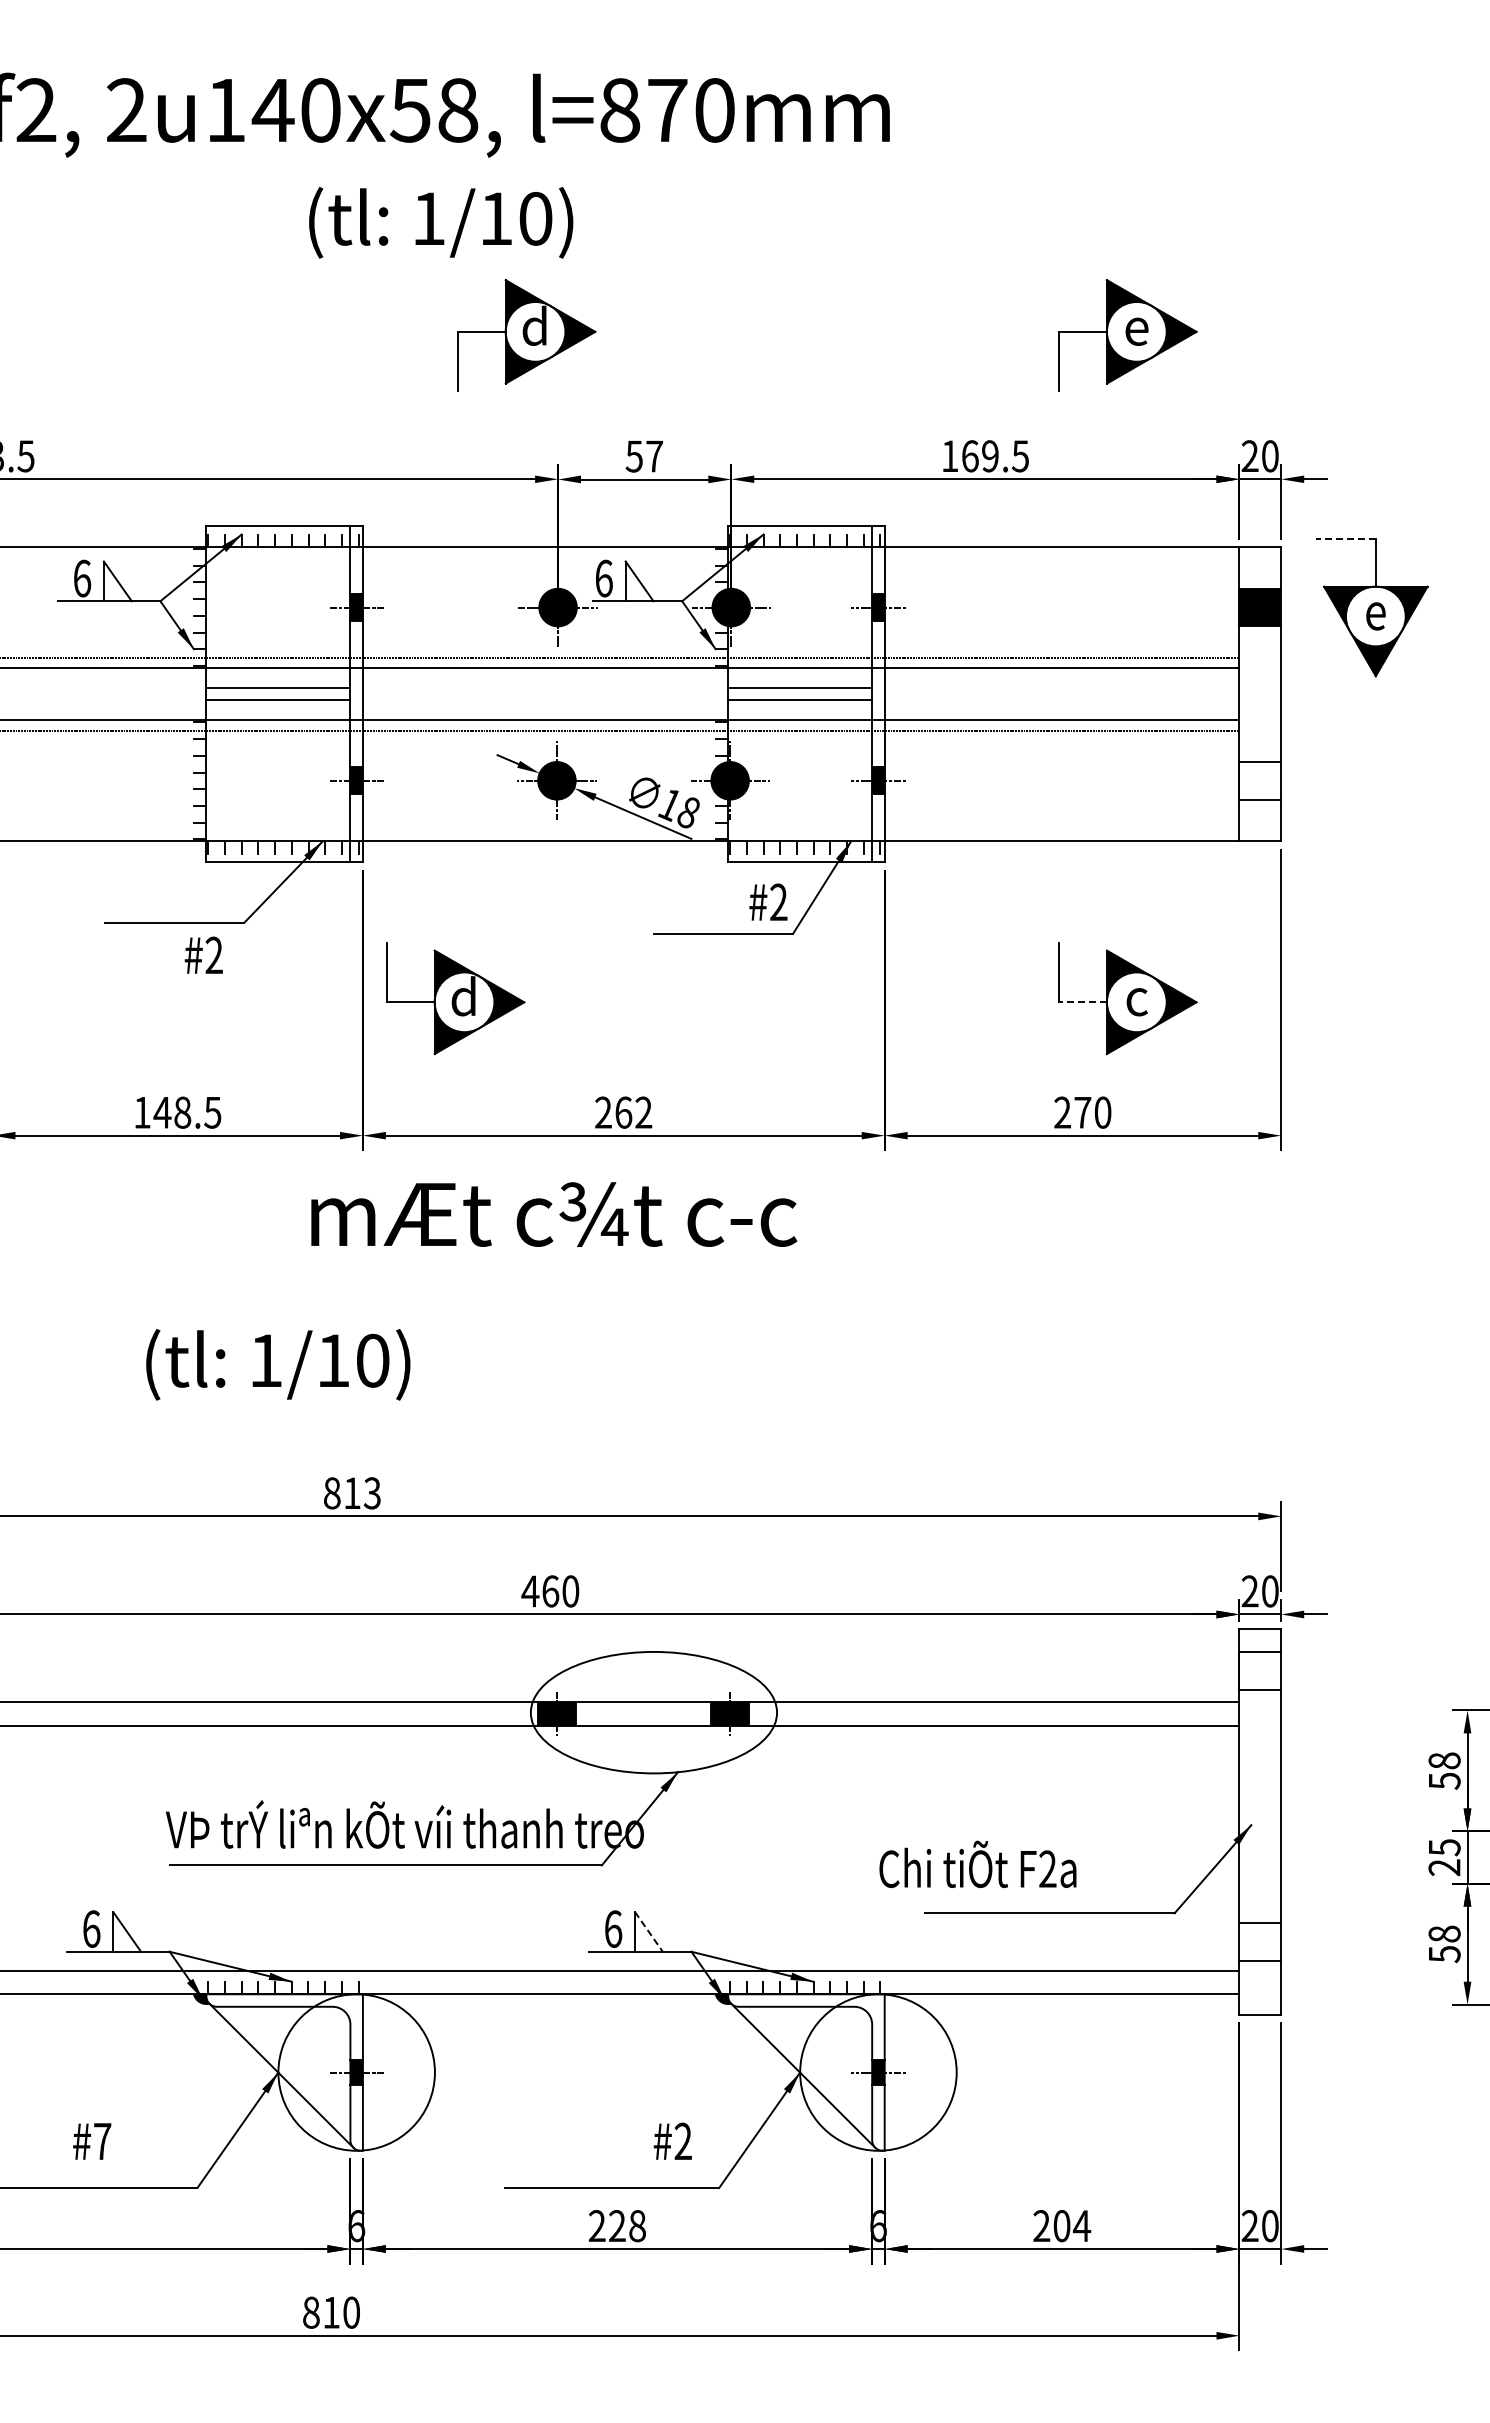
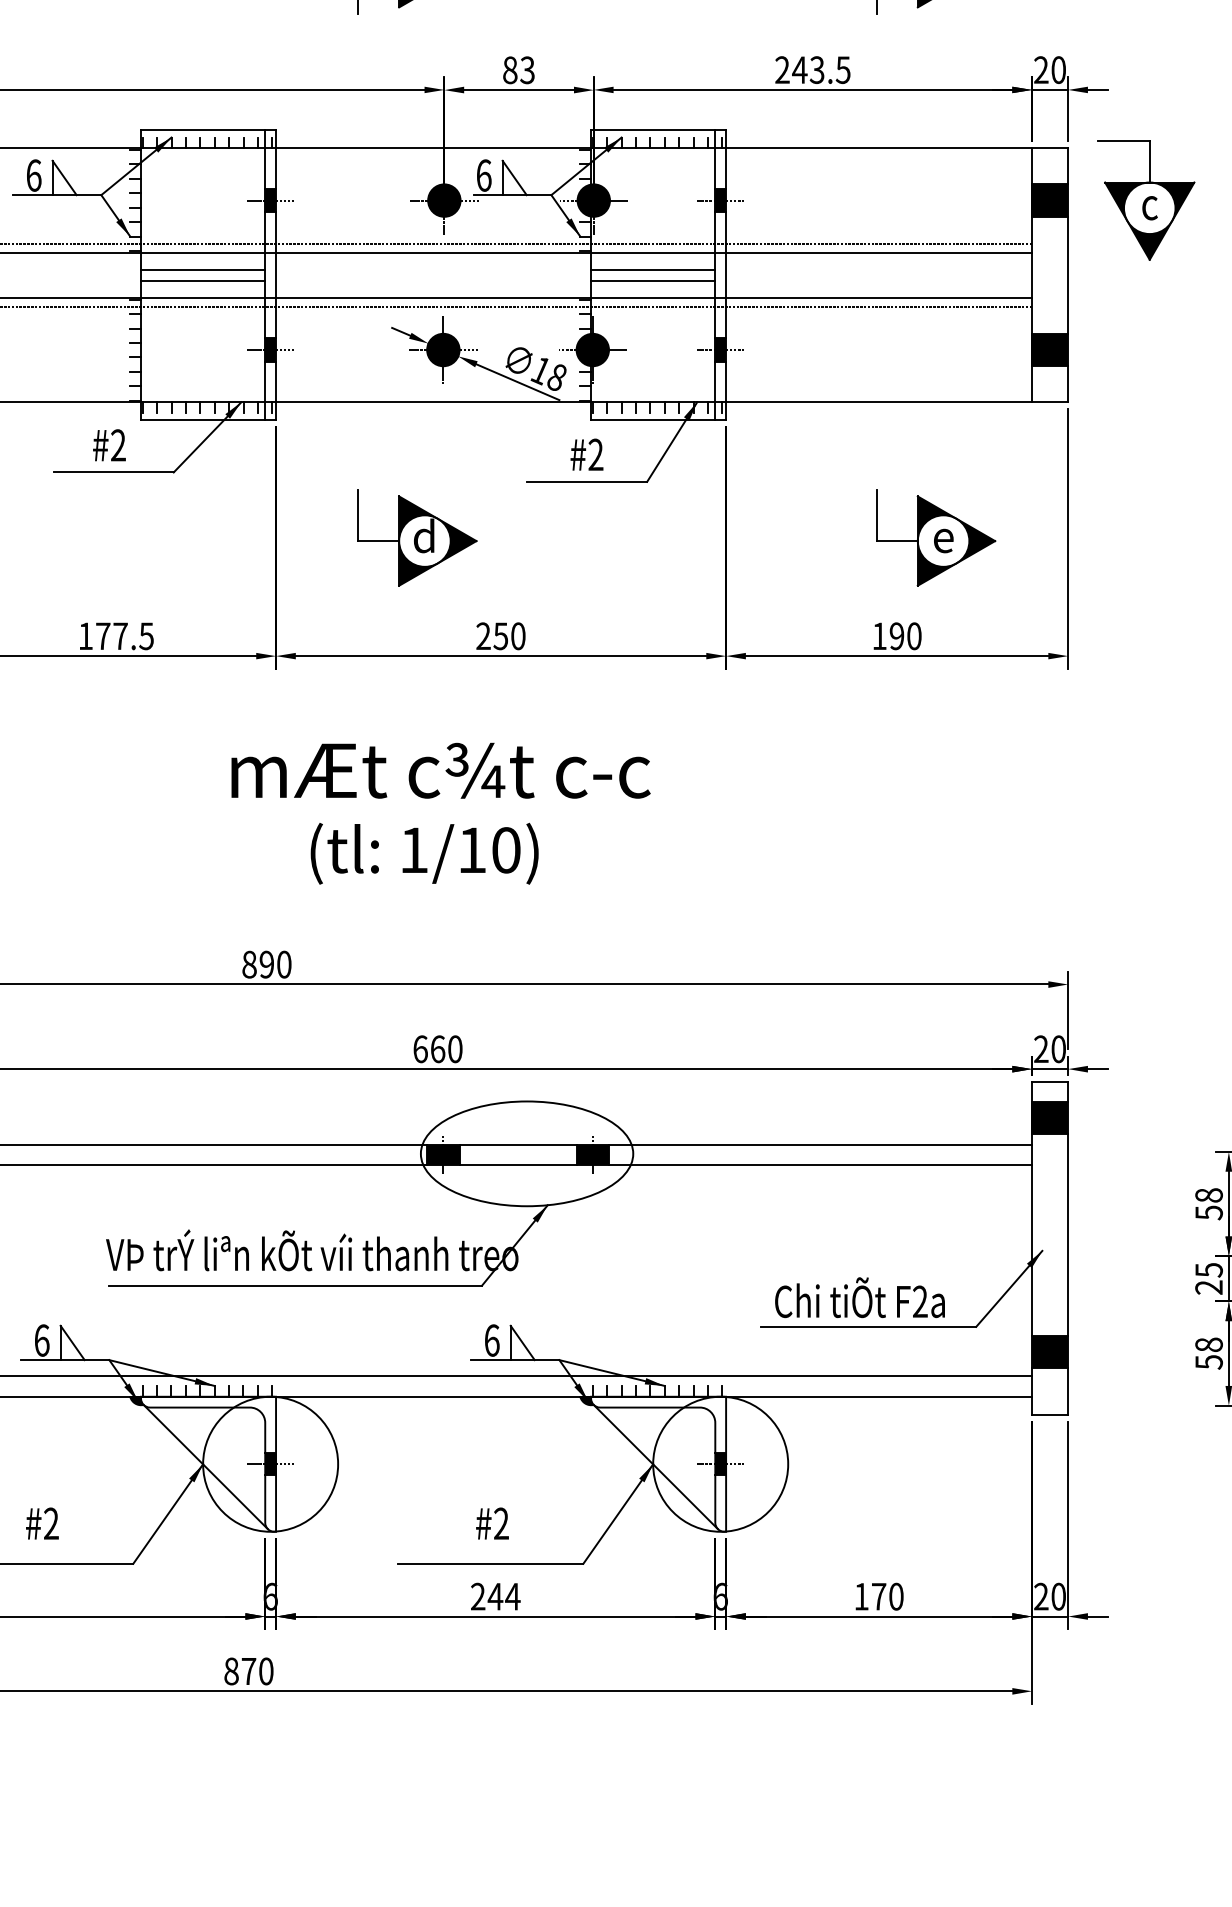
text: (644, 456) -> (518, 70), 57 -> 83
text: (969, 456) -> (799, 70), 169.5 -> 243.5
line: (1346, 538) -> (1124, 141), dashed -> solid
text: (1375, 616) -> (1149, 208), e -> c
fill: (1260, 780) -> (1050, 349), added
text: (768, 901) -> (587, 454), moved
text: (203, 954) -> (109, 444), moved
part: (455, 998) -> (417, 537), moved
line: (1083, 1002) -> (897, 541), dashed -> solid
text: (1136, 1002) -> (943, 541), c -> e
text: (172, 1112) -> (111, 636), 148.5 -> 177.5
text: (633, 1112) -> (509, 636), 262 -> 250
text: (1072, 1112) -> (888, 636), 270 -> 190
text: (554, 1214) -> (441, 770), moved
text: (278, 1364) -> (424, 853), moved
text: (362, 1493) -> (275, 964), 813 -> 890
text: (530, 1591) -> (420, 1049), 460 -> 660
fill: (1260, 1670) -> (1050, 1117), added
text: (977, 1863) -> (859, 1296), moved
line: (649, 1932) -> (523, 1343), dashed -> solid
fill: (1260, 1941) -> (1050, 1351), added
text: (102, 2140) -> (51, 1522), #7 -> #2
text: (672, 2140) -> (492, 1522), moved
text: (627, 2226) -> (504, 1597), 228 -> 244
text: (1062, 2226) -> (879, 1597), 204 -> 170
text: (331, 2312) -> (248, 1671), 810 -> 870

